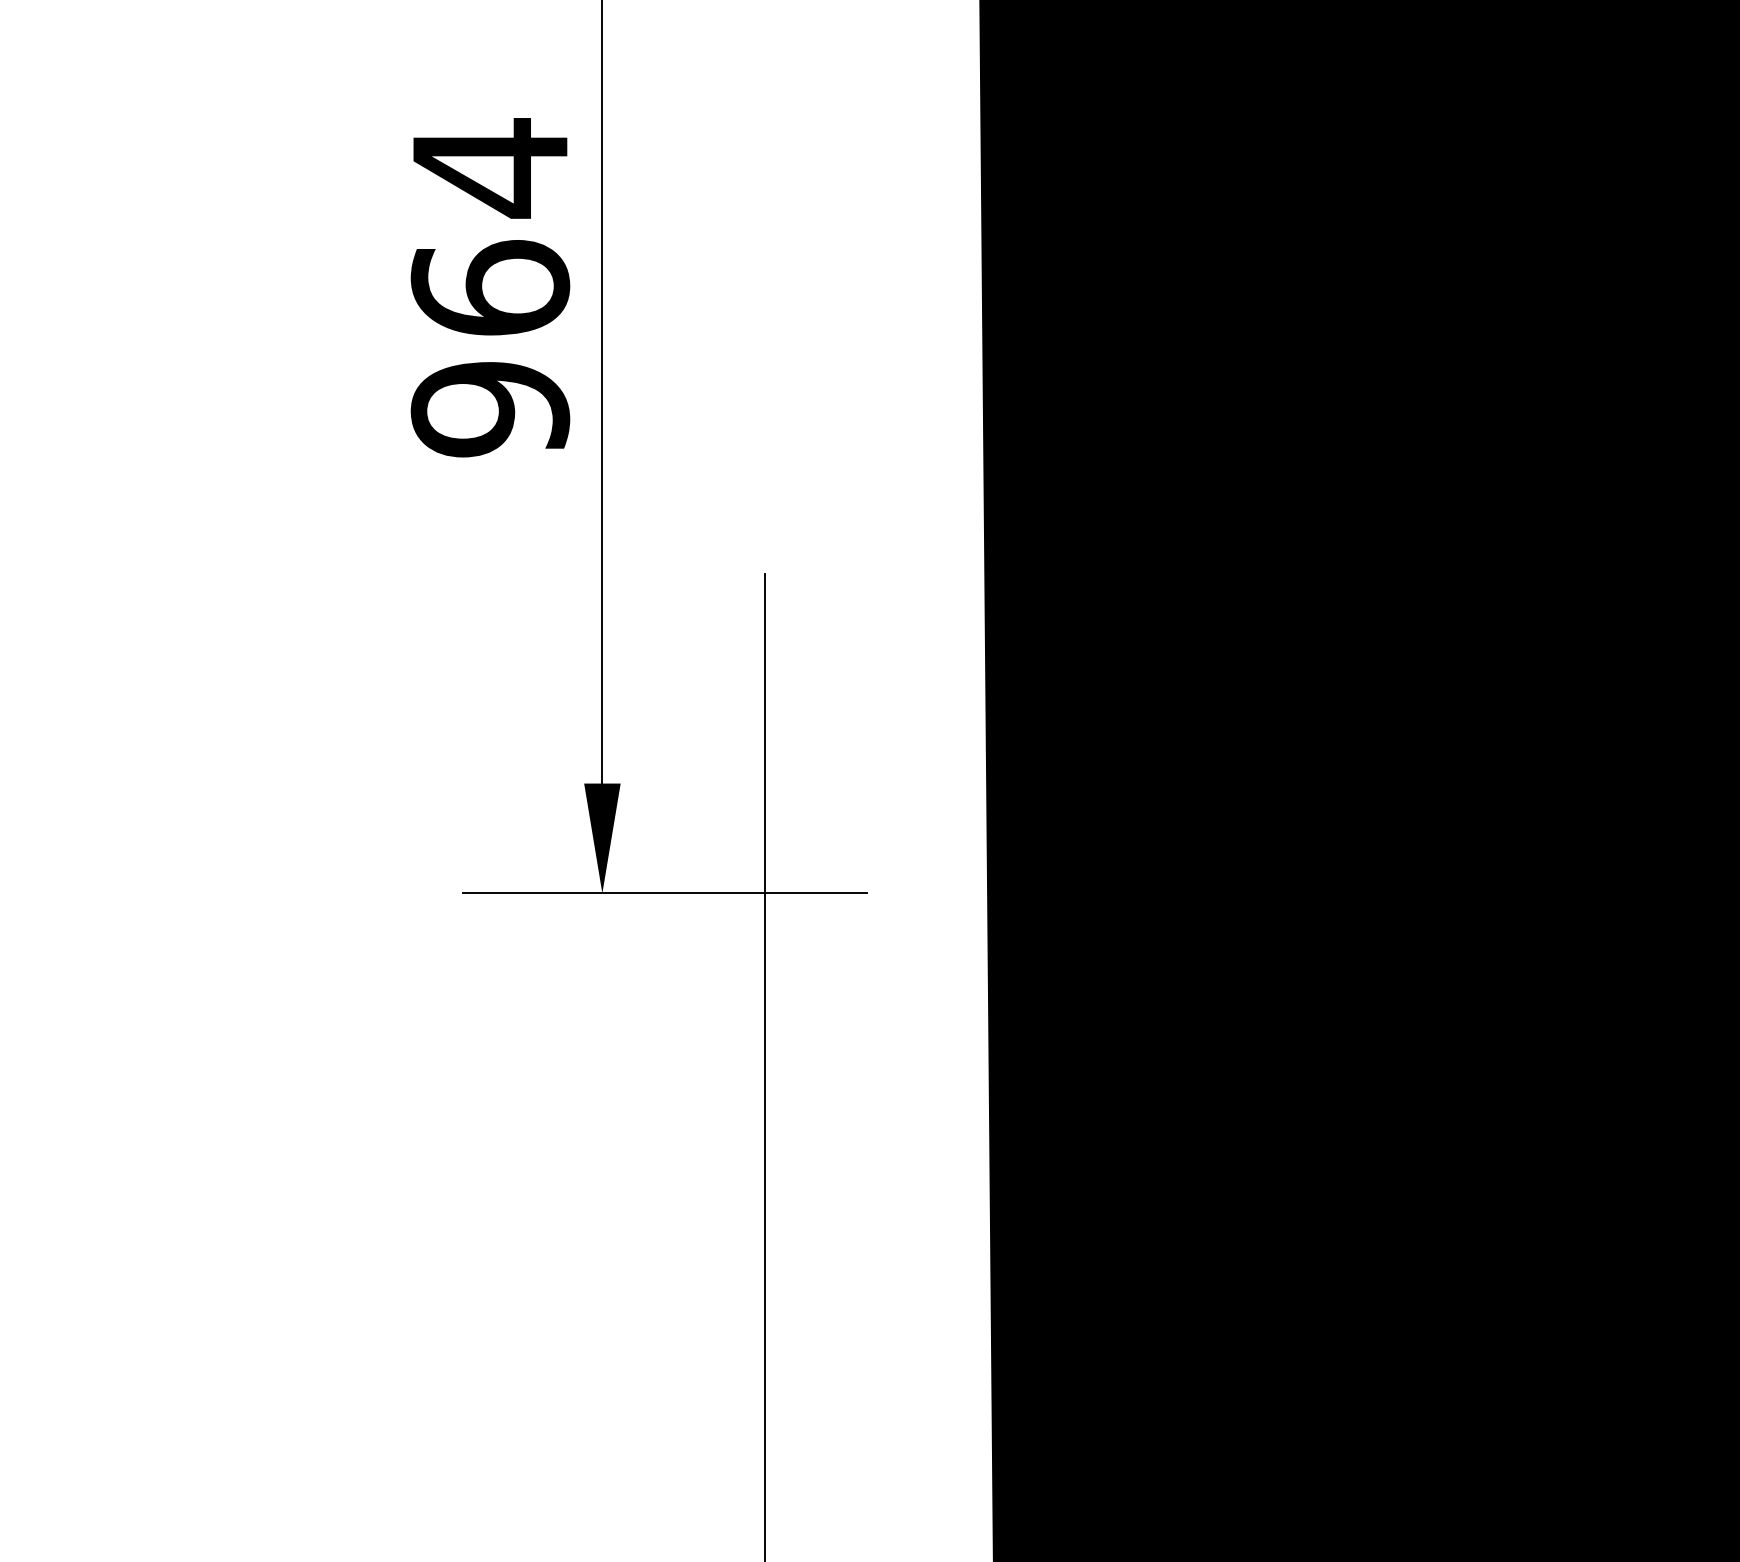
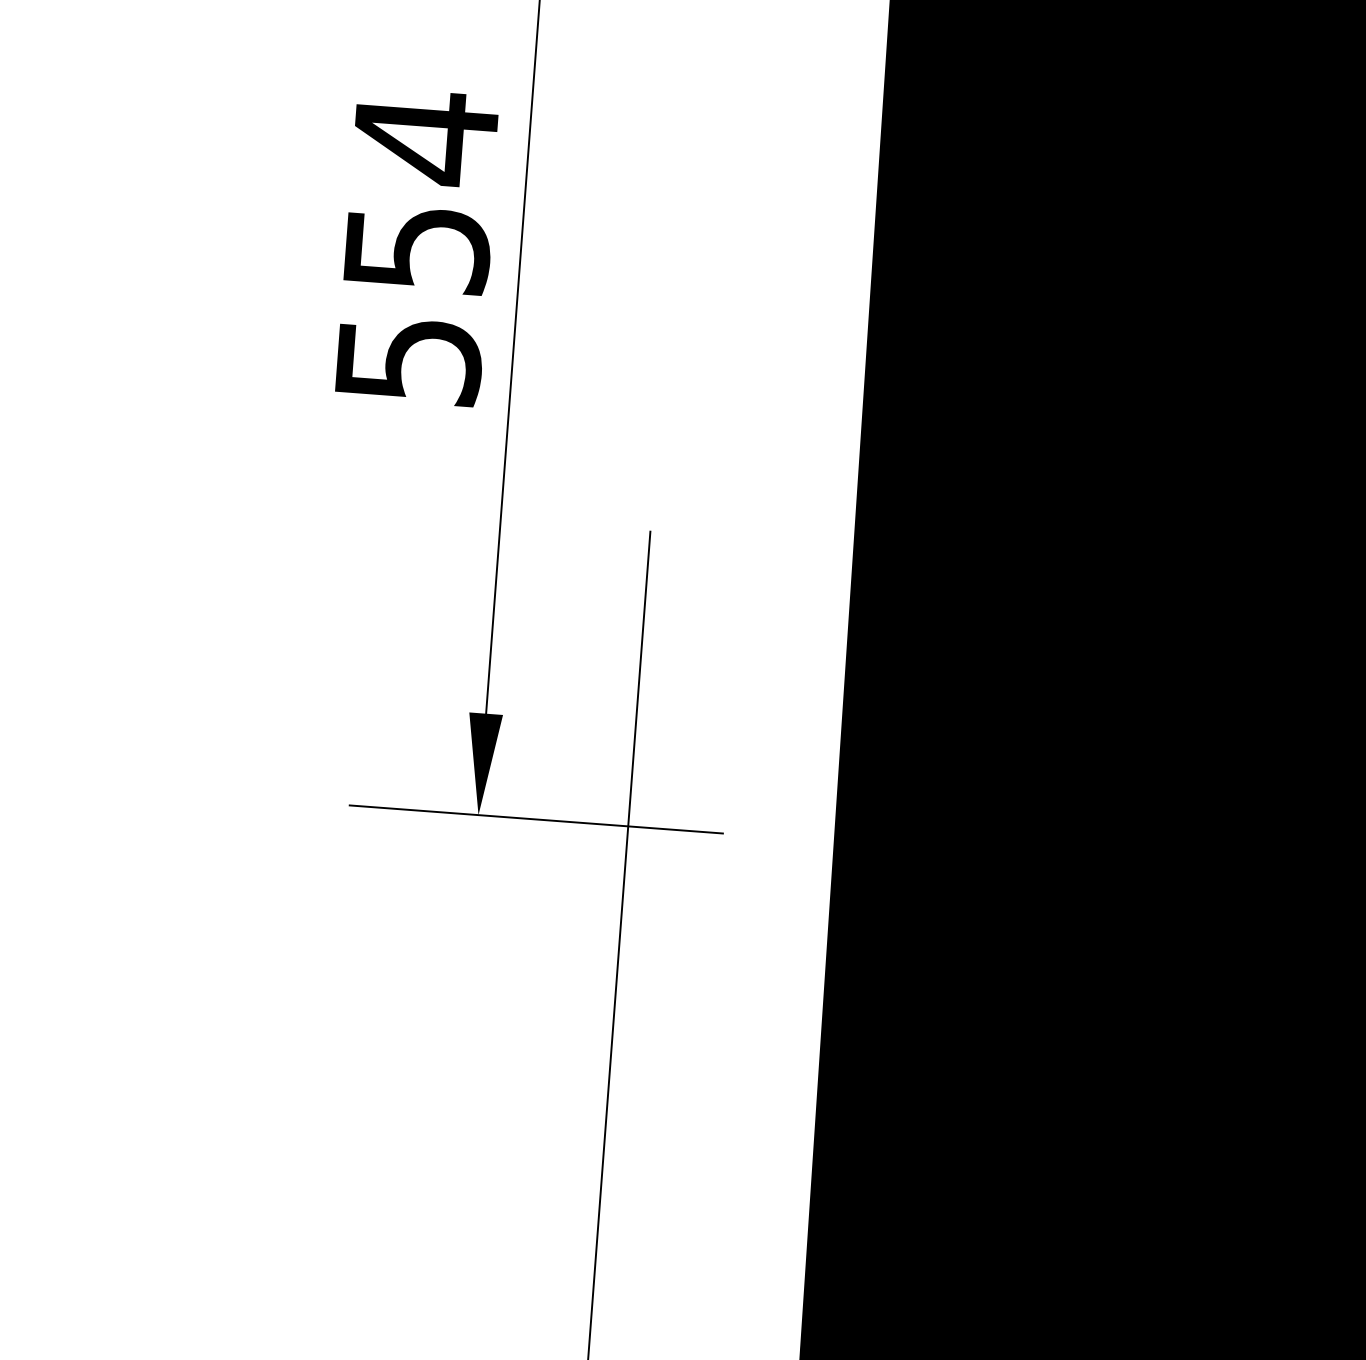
text: (490, 348) -> (413, 304), 964 -> 554

